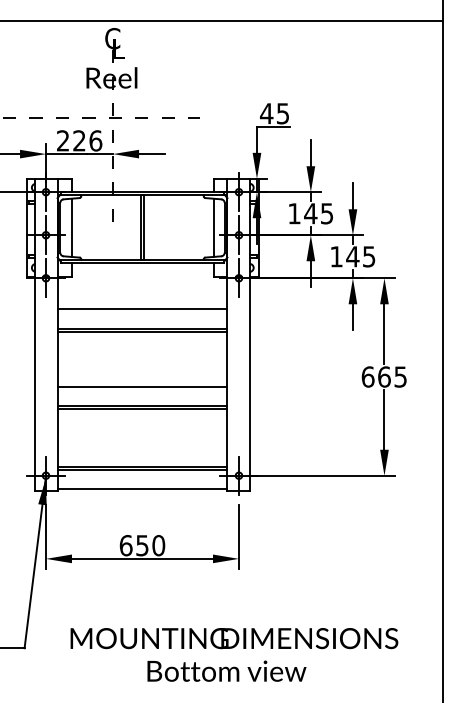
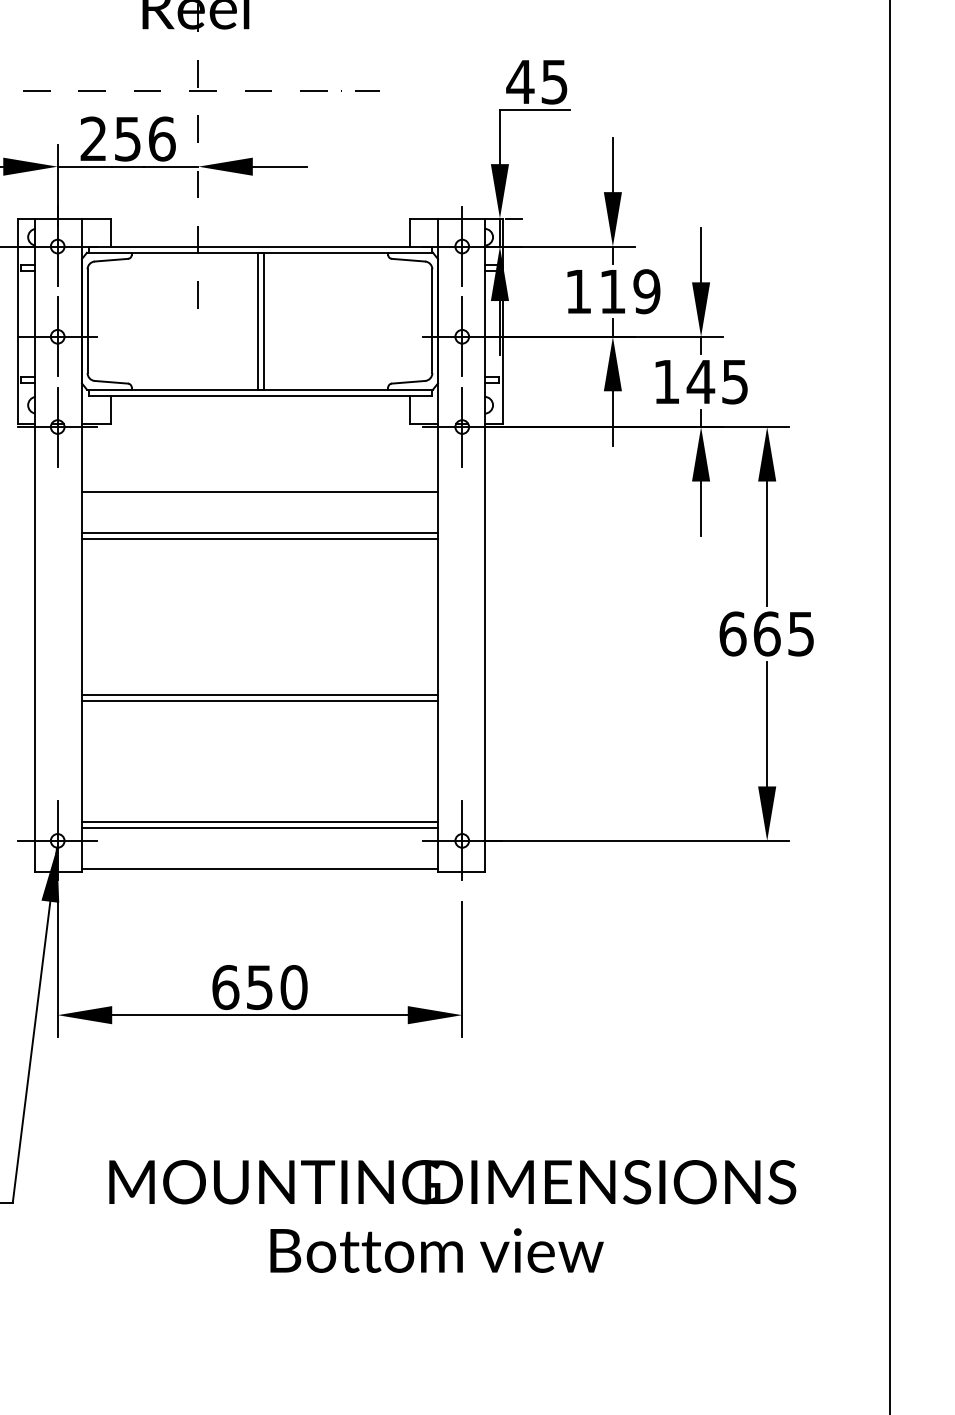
text: (79, 140) -> (127, 138), 226 -> 256
text: (318, 213) -> (628, 291), 145 -> 119
line: (71, 227) -> (111, 320), removed
line: (214, 227) -> (410, 320), removed
line: (142, 386) -> (259, 653), removed

